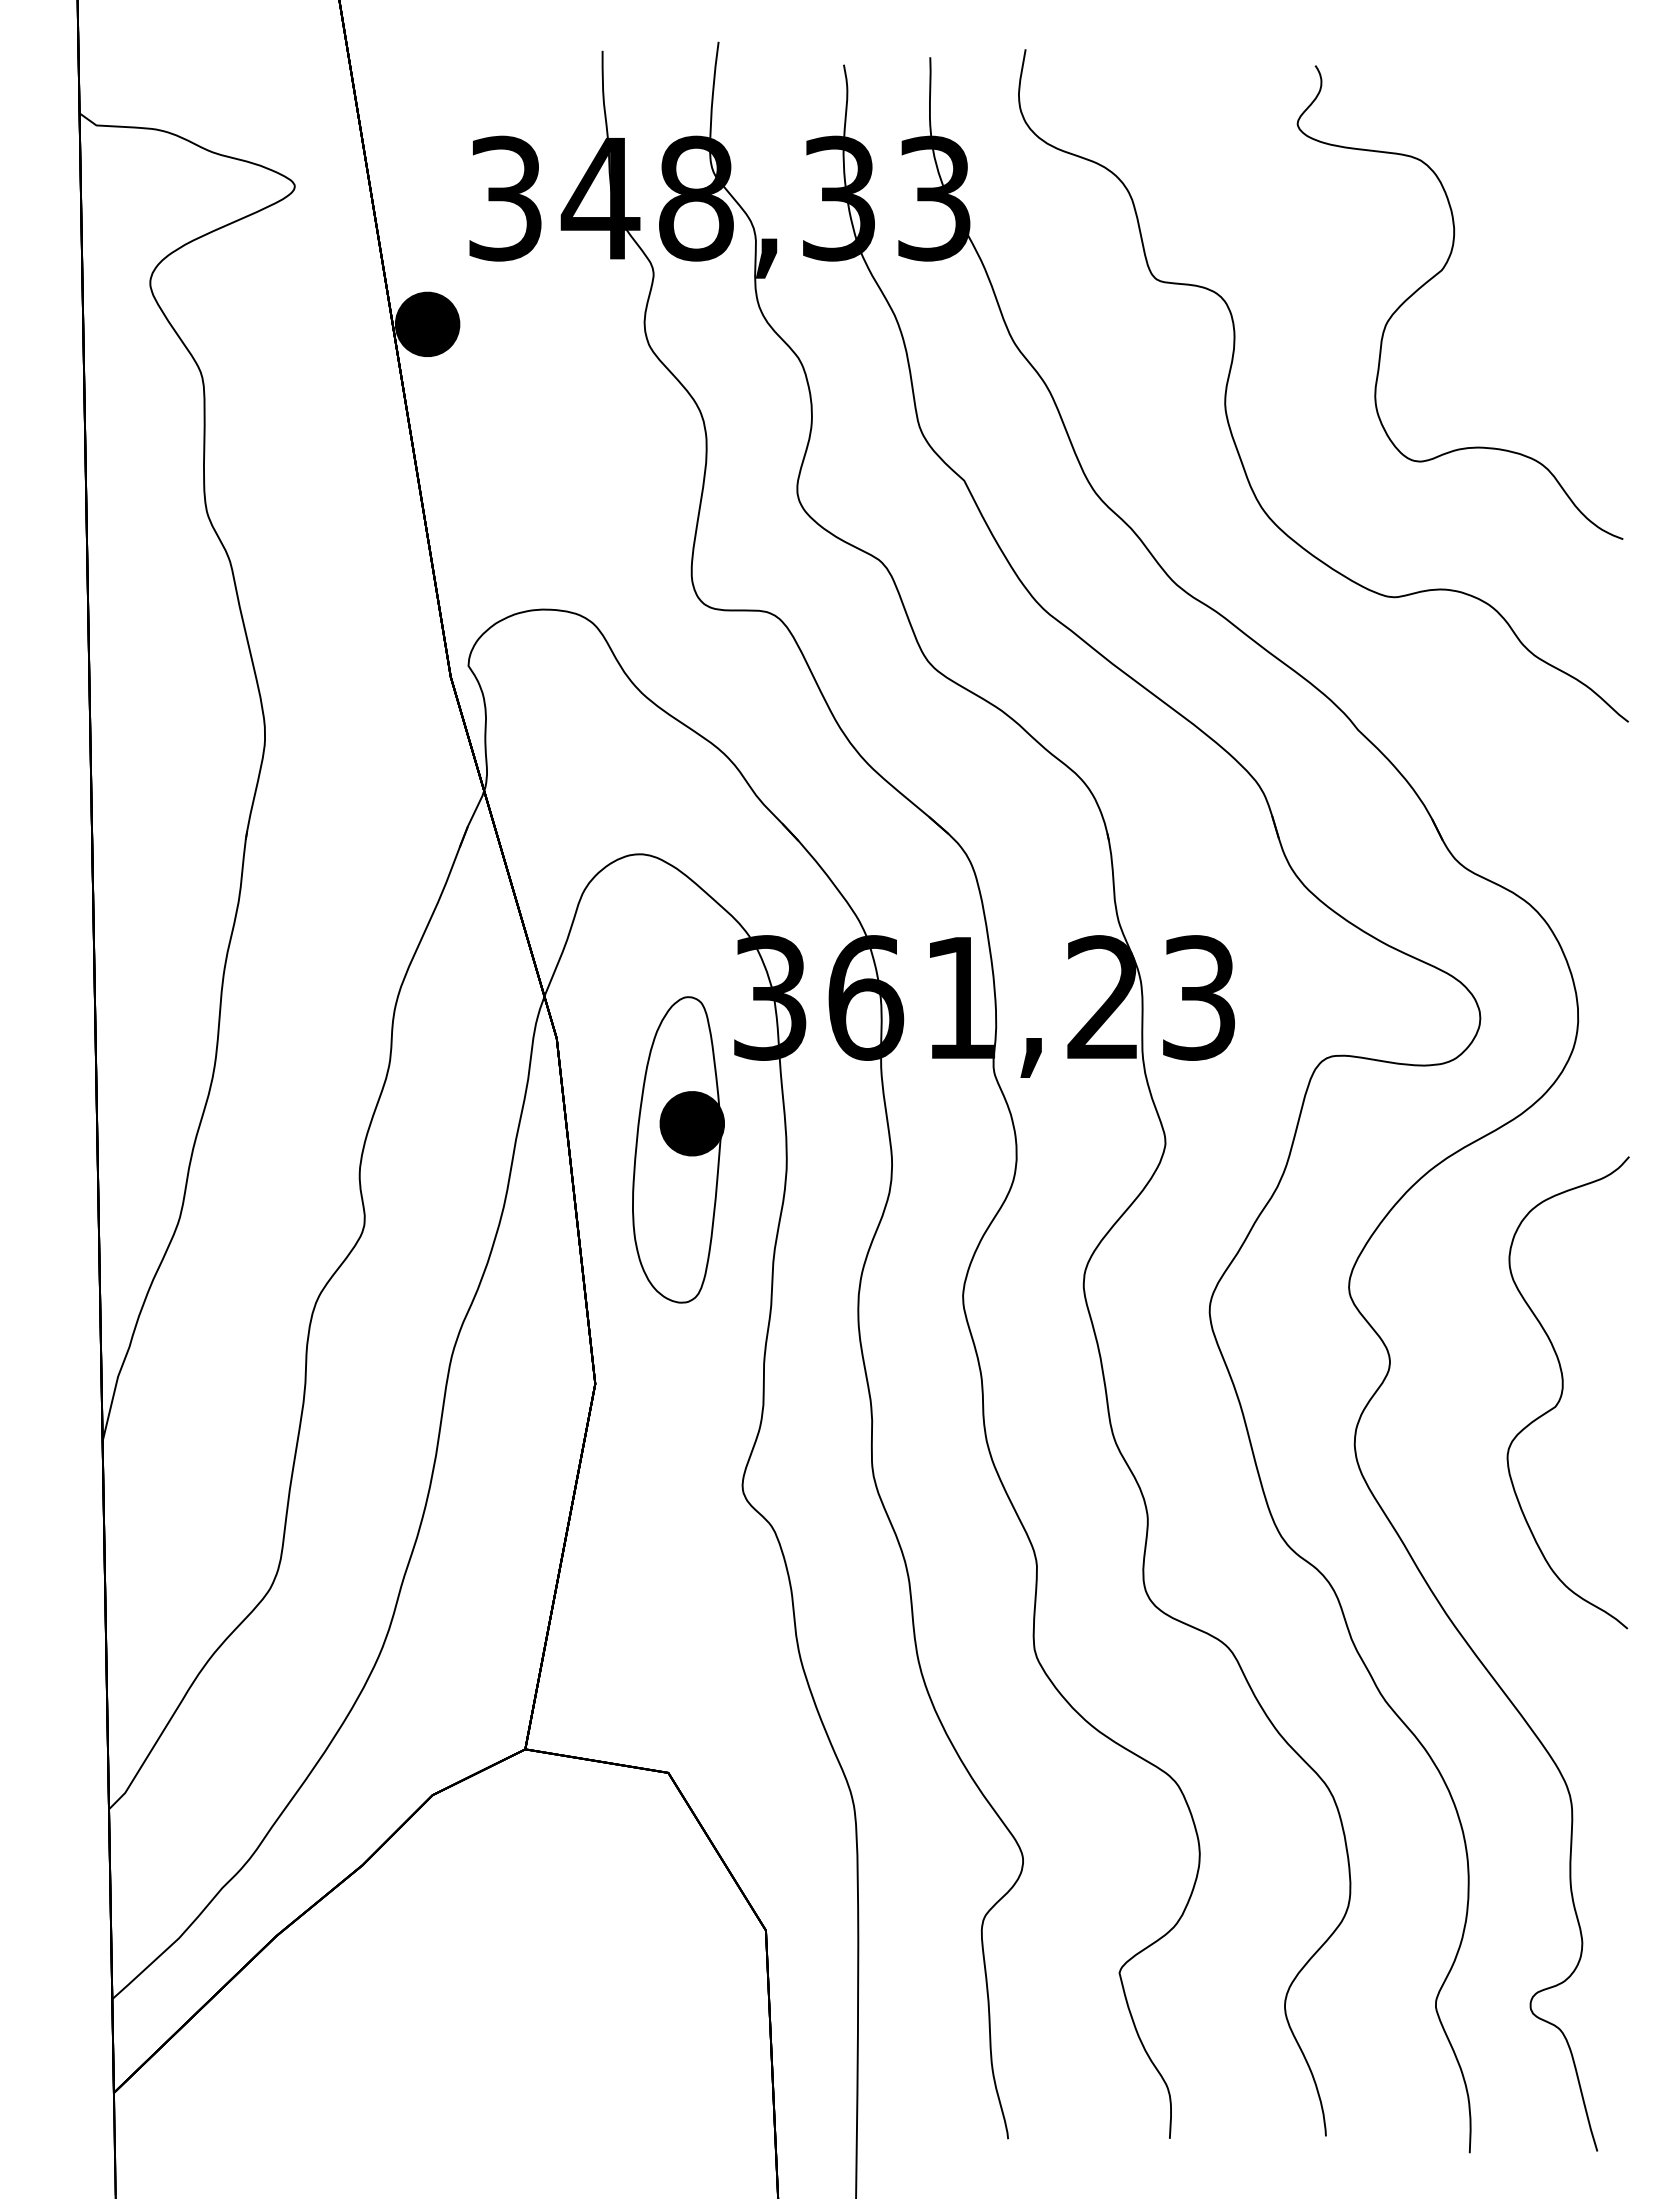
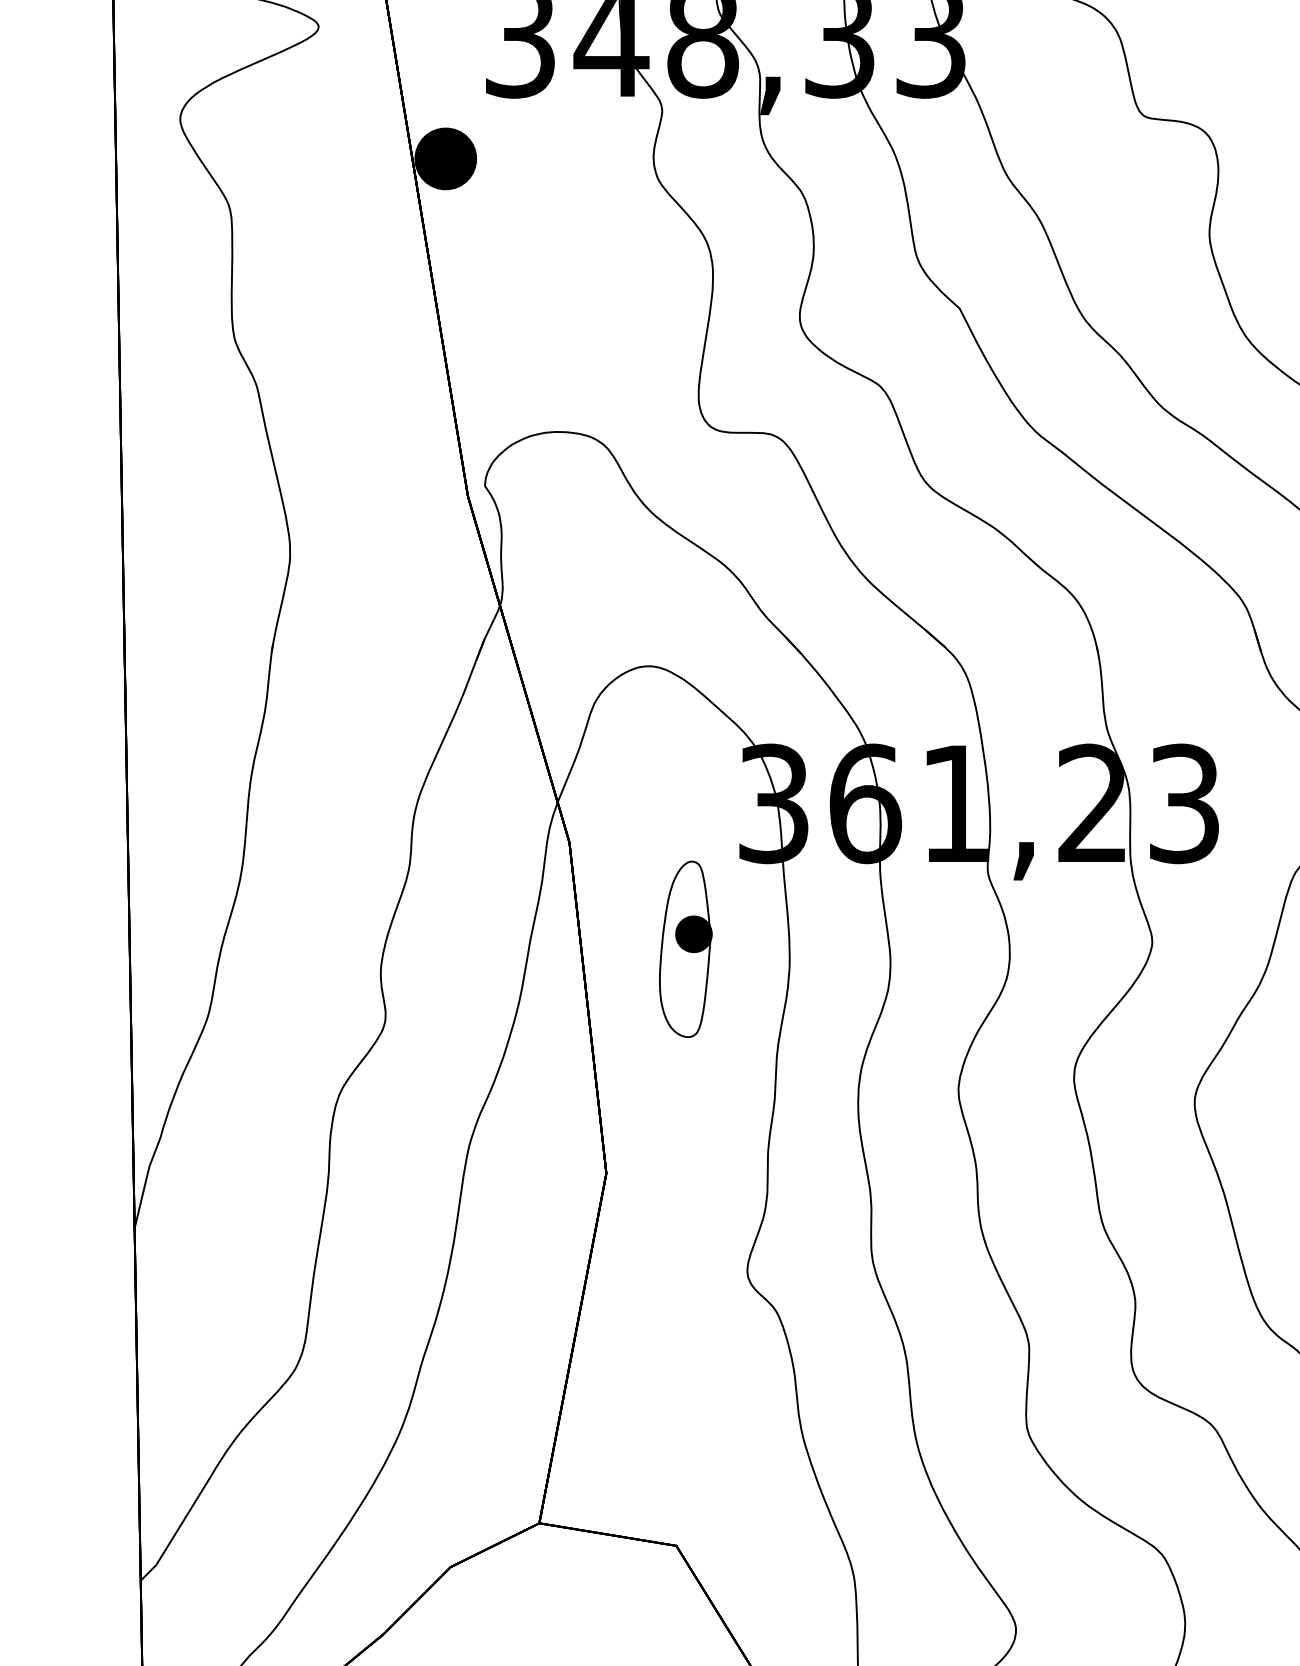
part: (678, 1149) -> (686, 948), size x0.6

